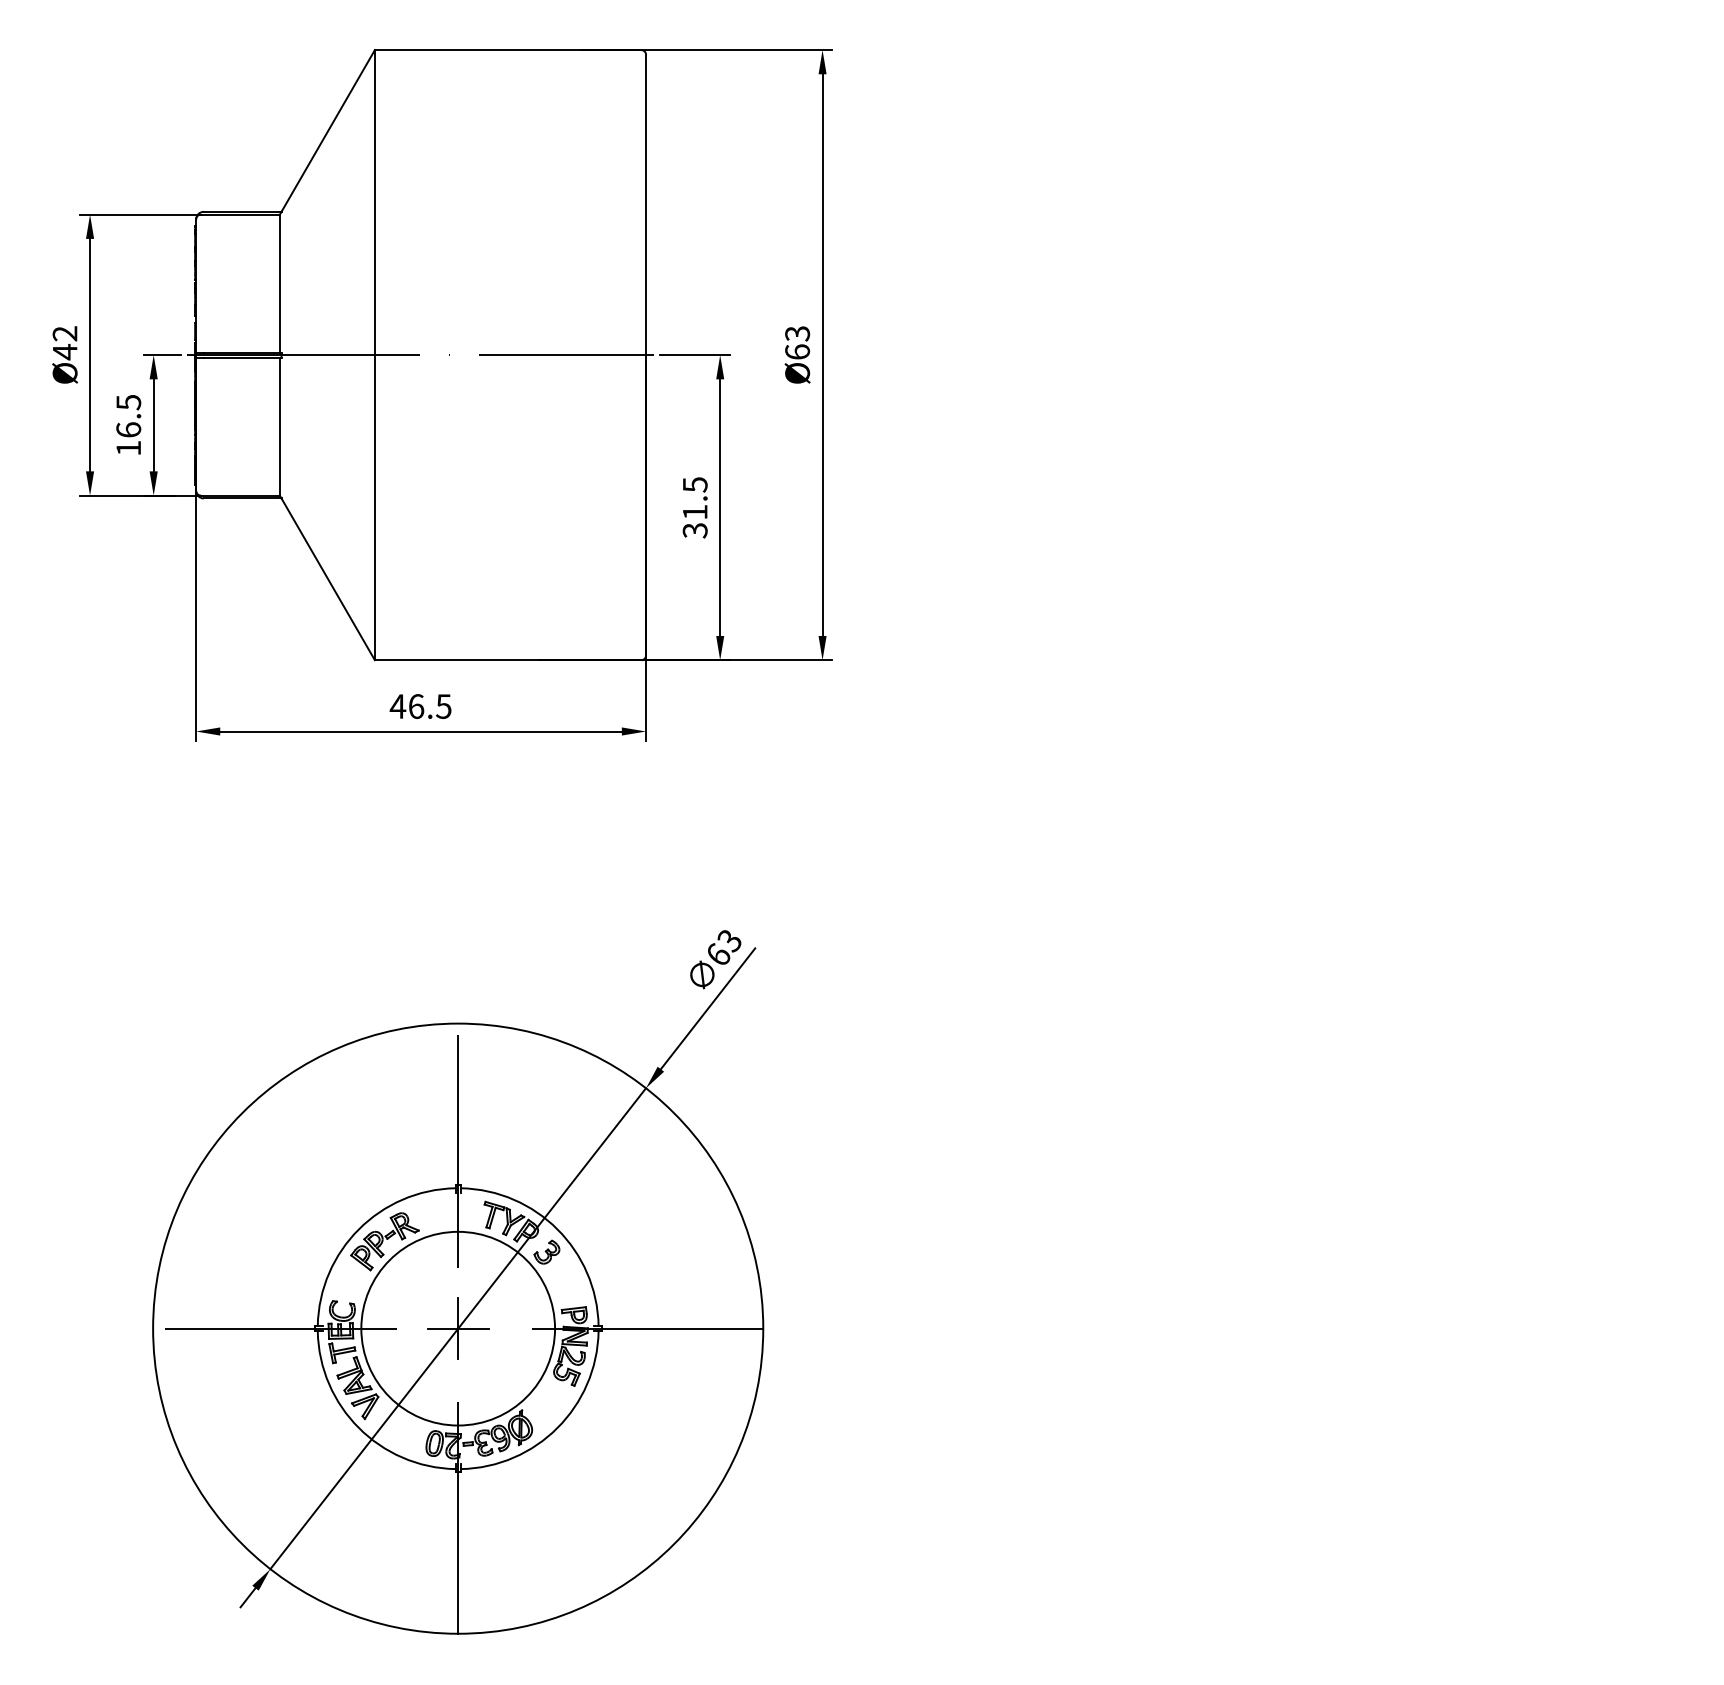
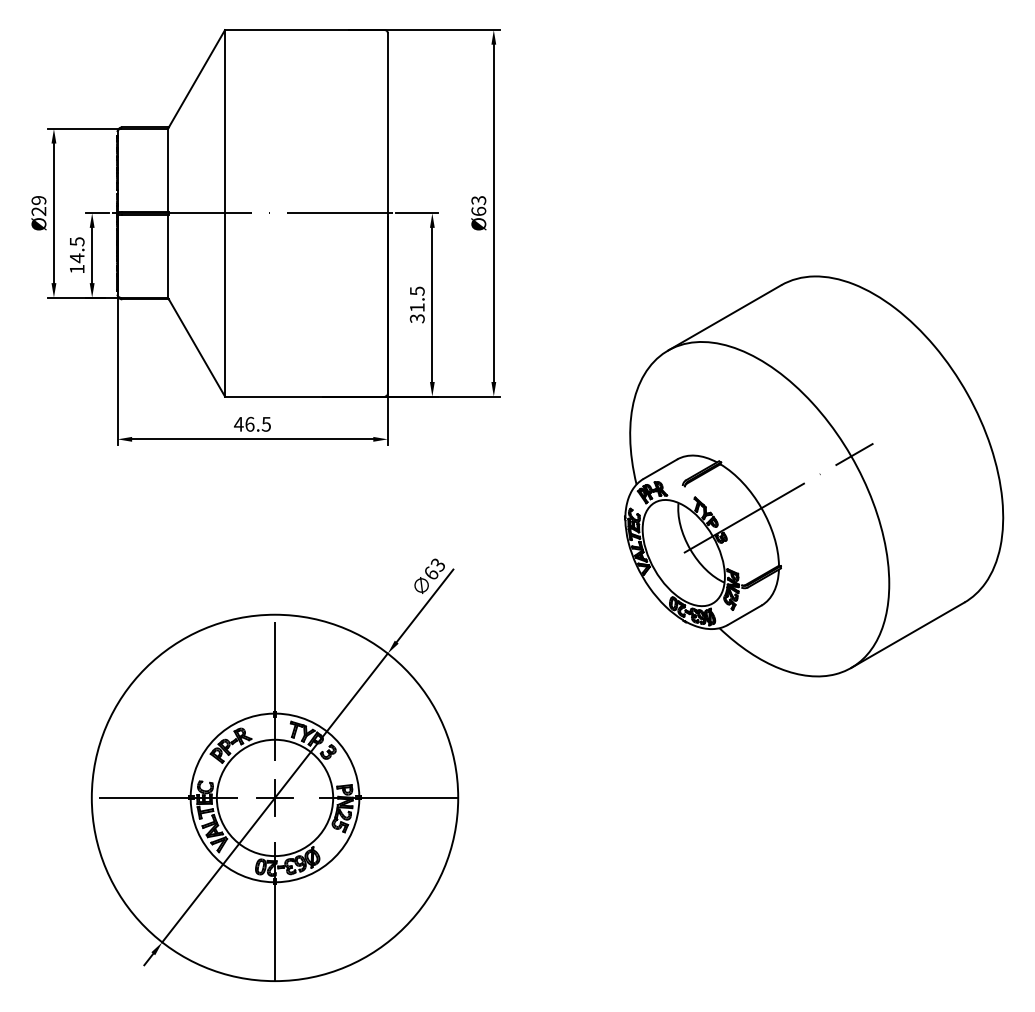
text: (64, 343) -> (38, 206), Ø42 -> Ø29
text: (127, 430) -> (76, 258), 16.5 -> 14.5
part: (1356, 793) -> (814, 476), added

